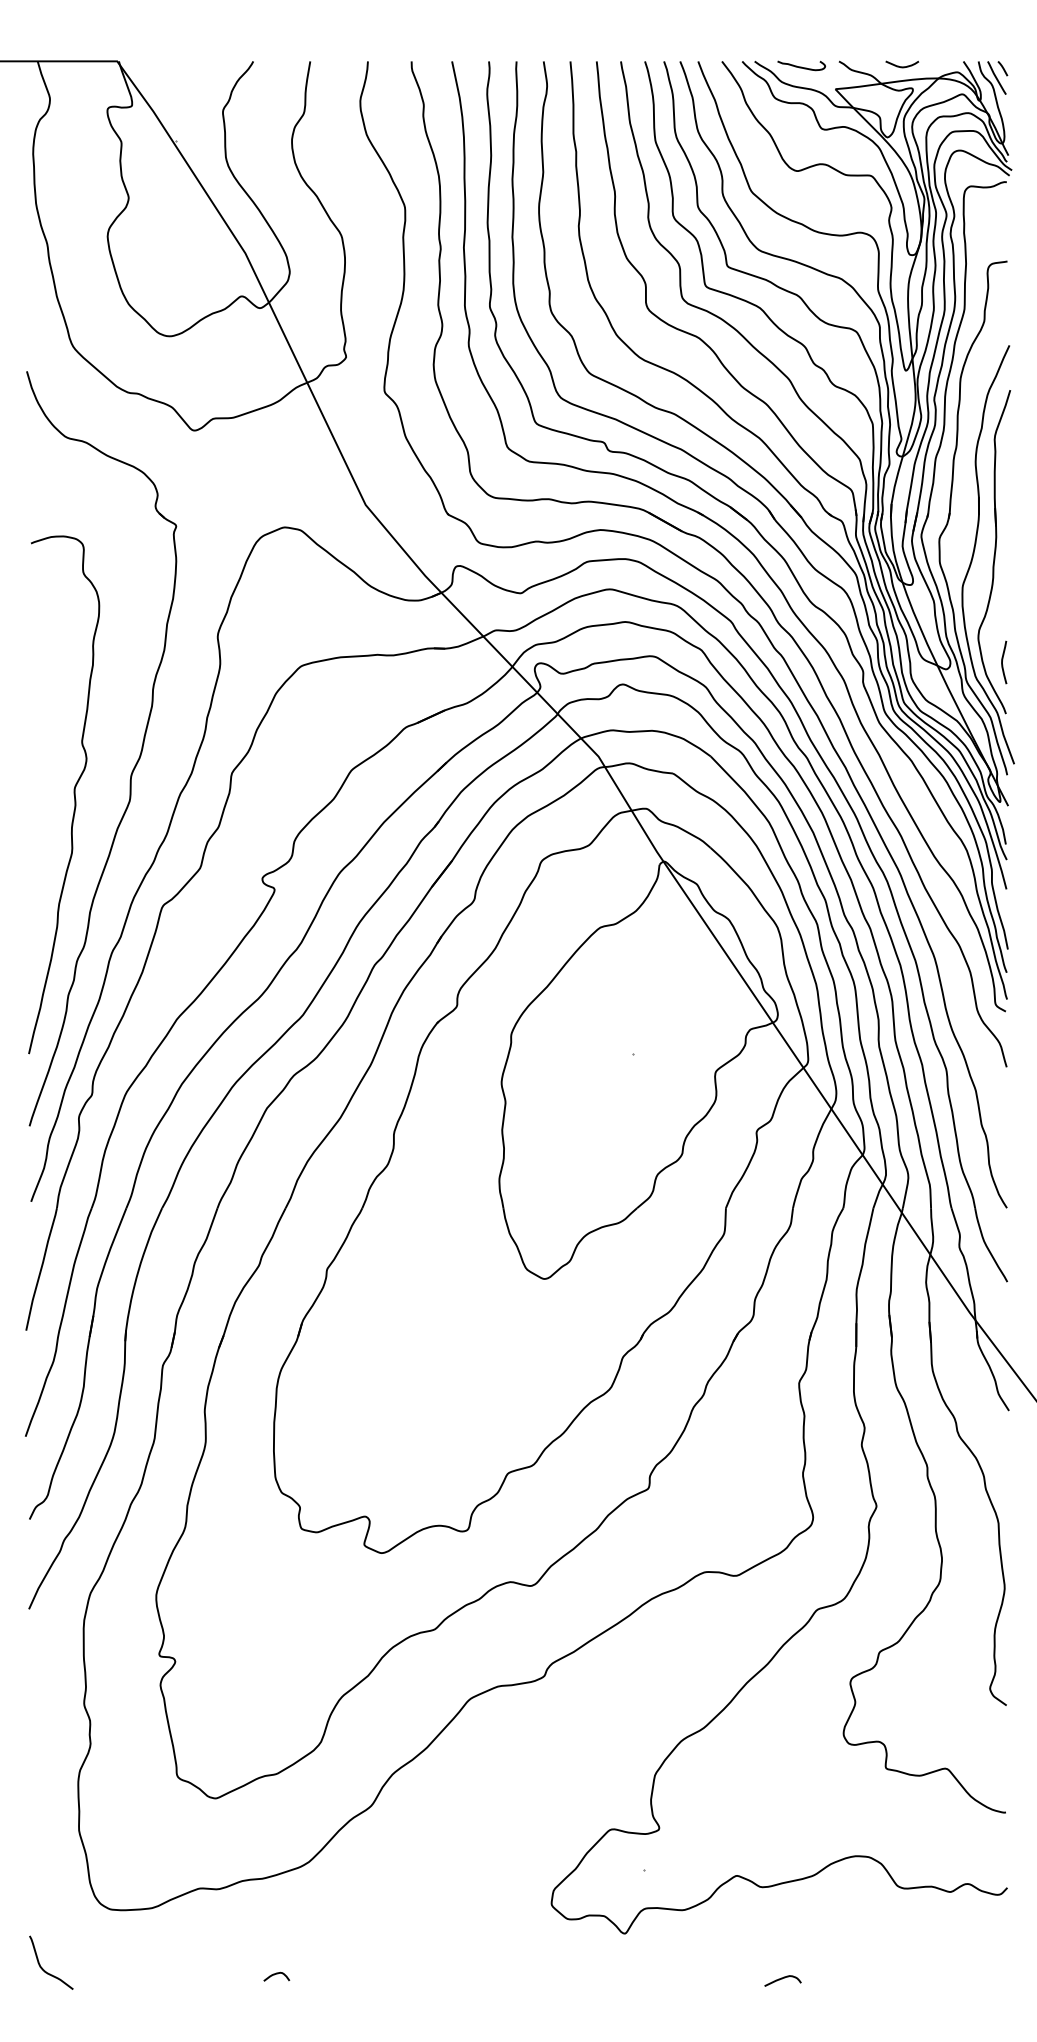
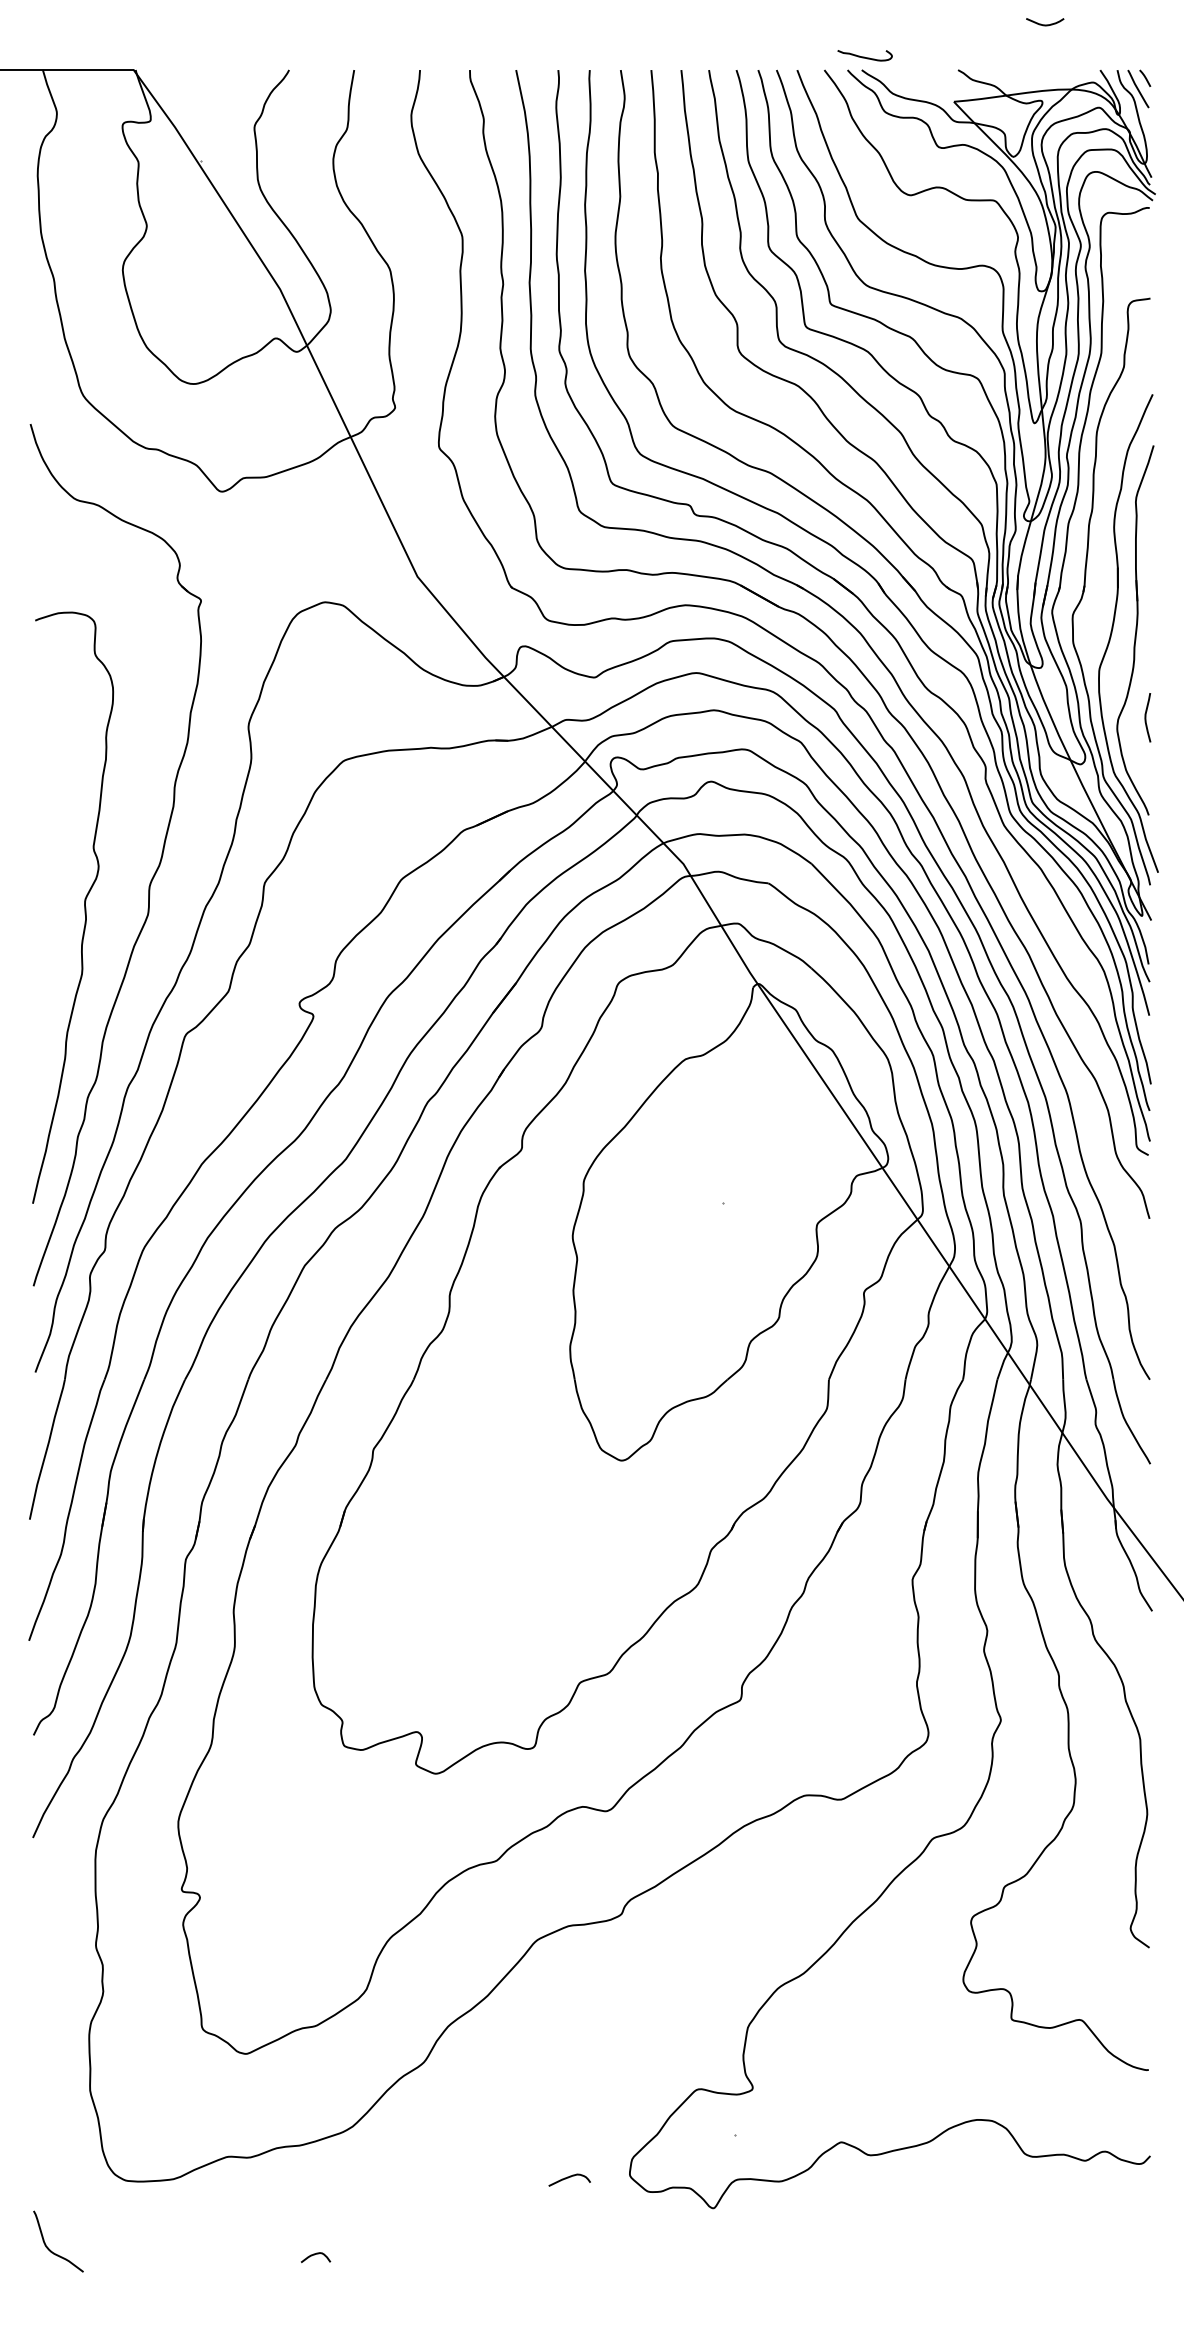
curve: (801, 66) -> (864, 56), moved
curve: (902, 66) -> (1045, 24), moved
curve: (1002, 662) -> (1145, 717), moved
curve: (782, 1979) -> (569, 2178), moved

